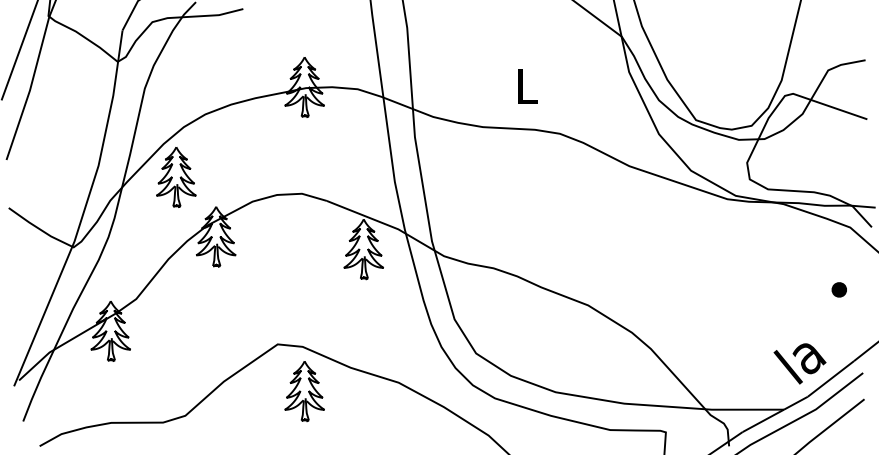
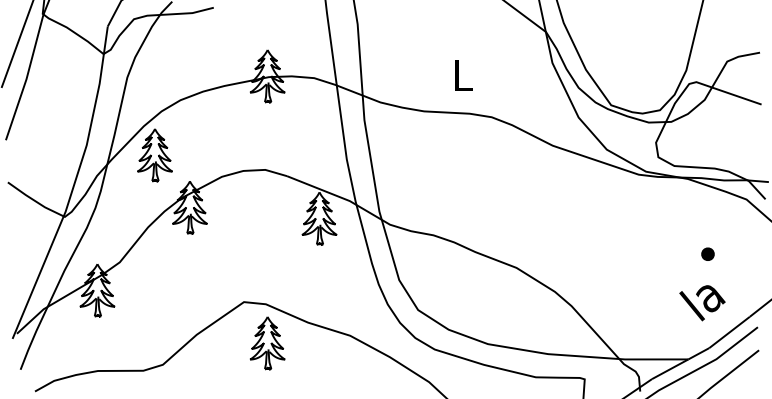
part: (838, 289) -> (707, 253), moved
text: (800, 364) -> (702, 303), moved

